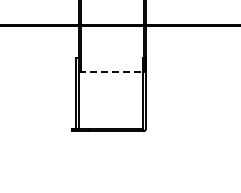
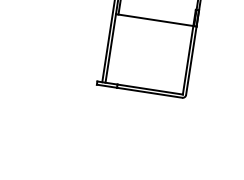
line: (111, 71) -> (155, 20), dashed -> solid

